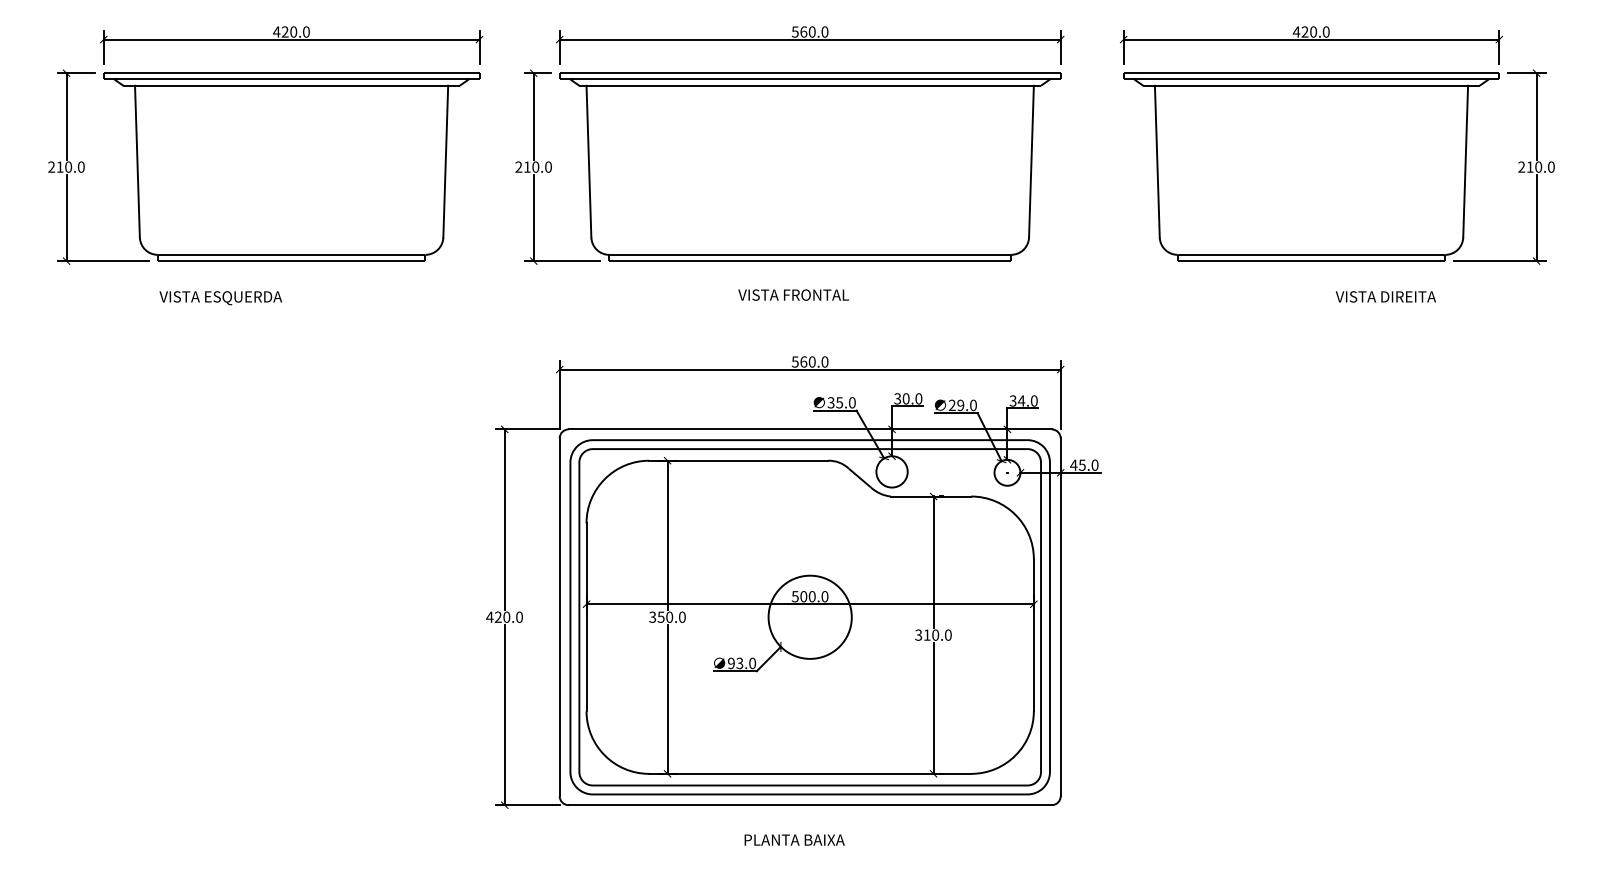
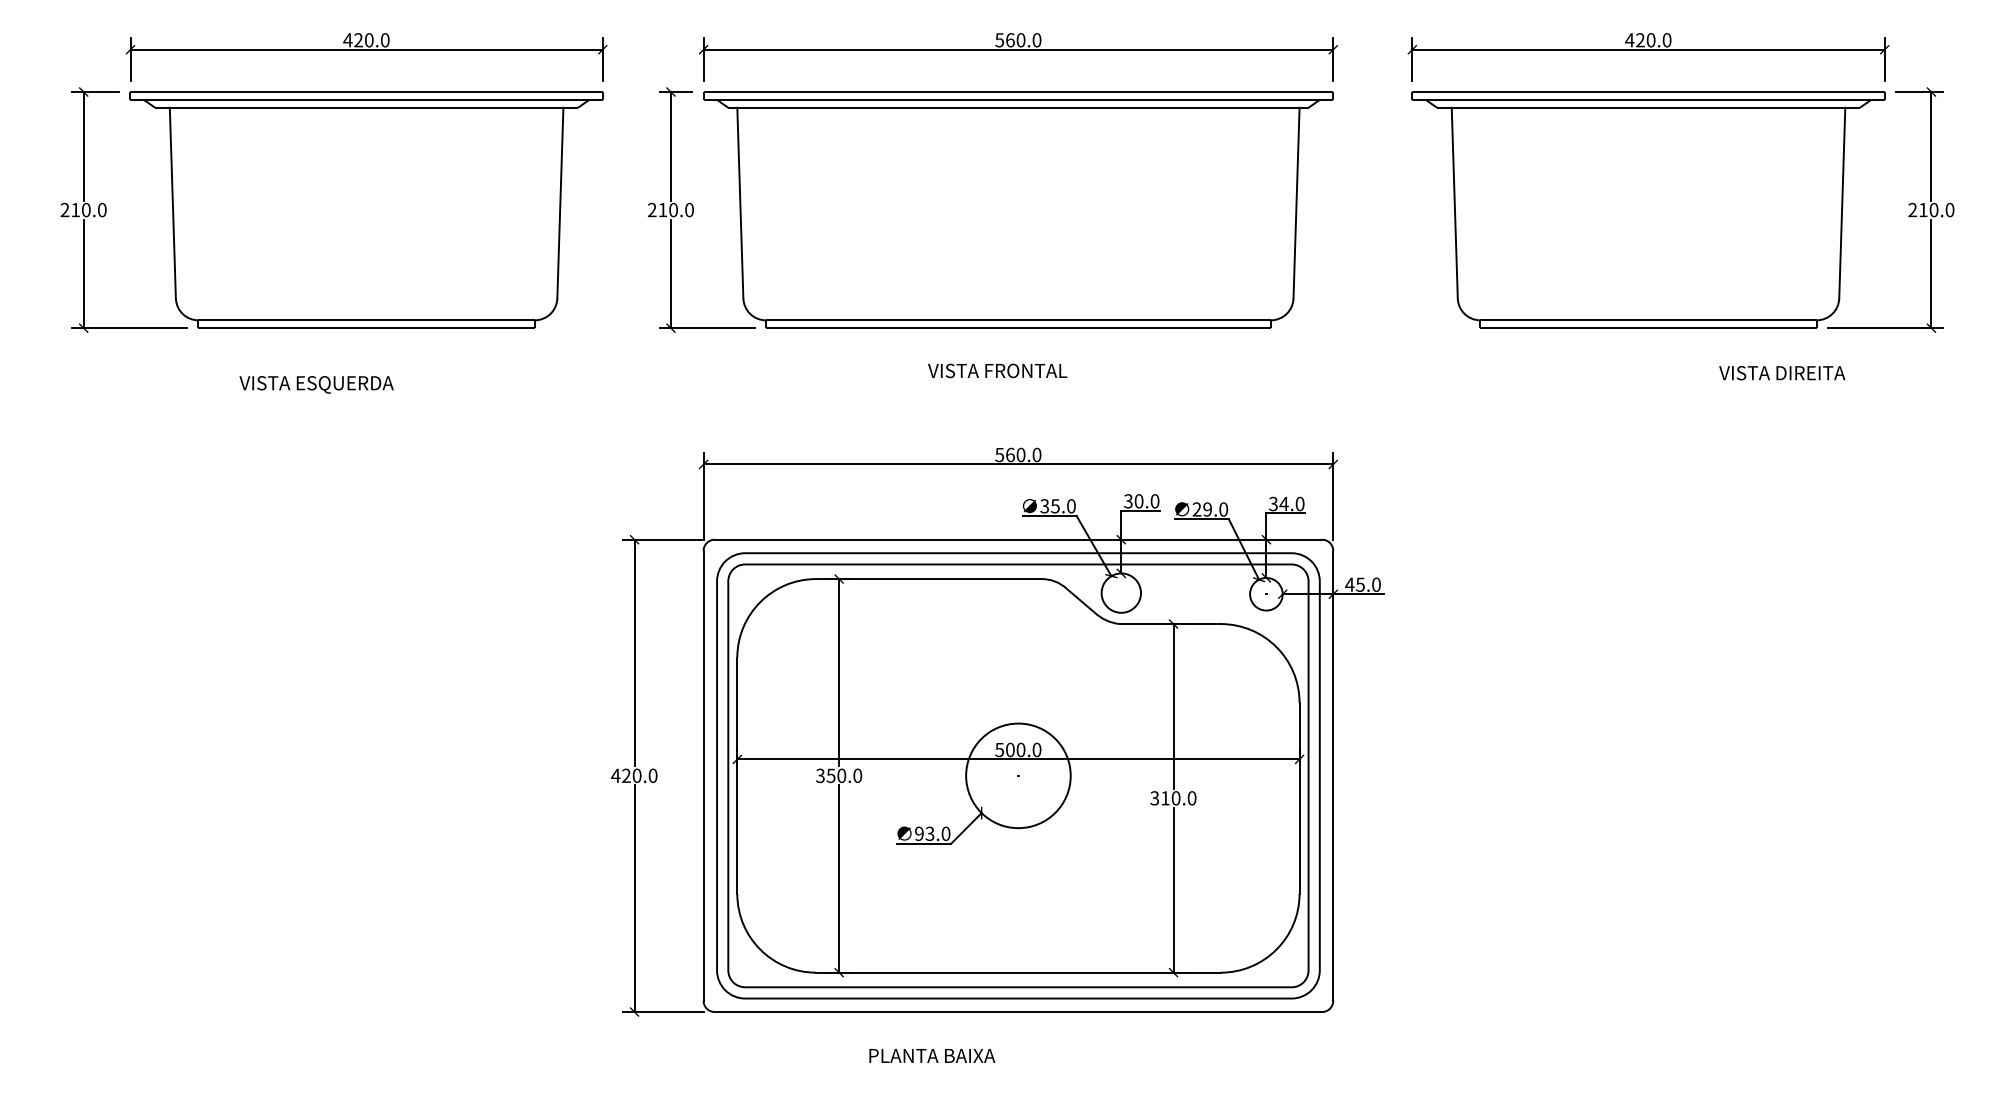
text: (1385, 296) -> (1781, 372), moved
text: (220, 298) -> (316, 385), moved
text: (794, 839) -> (932, 1055), moved

